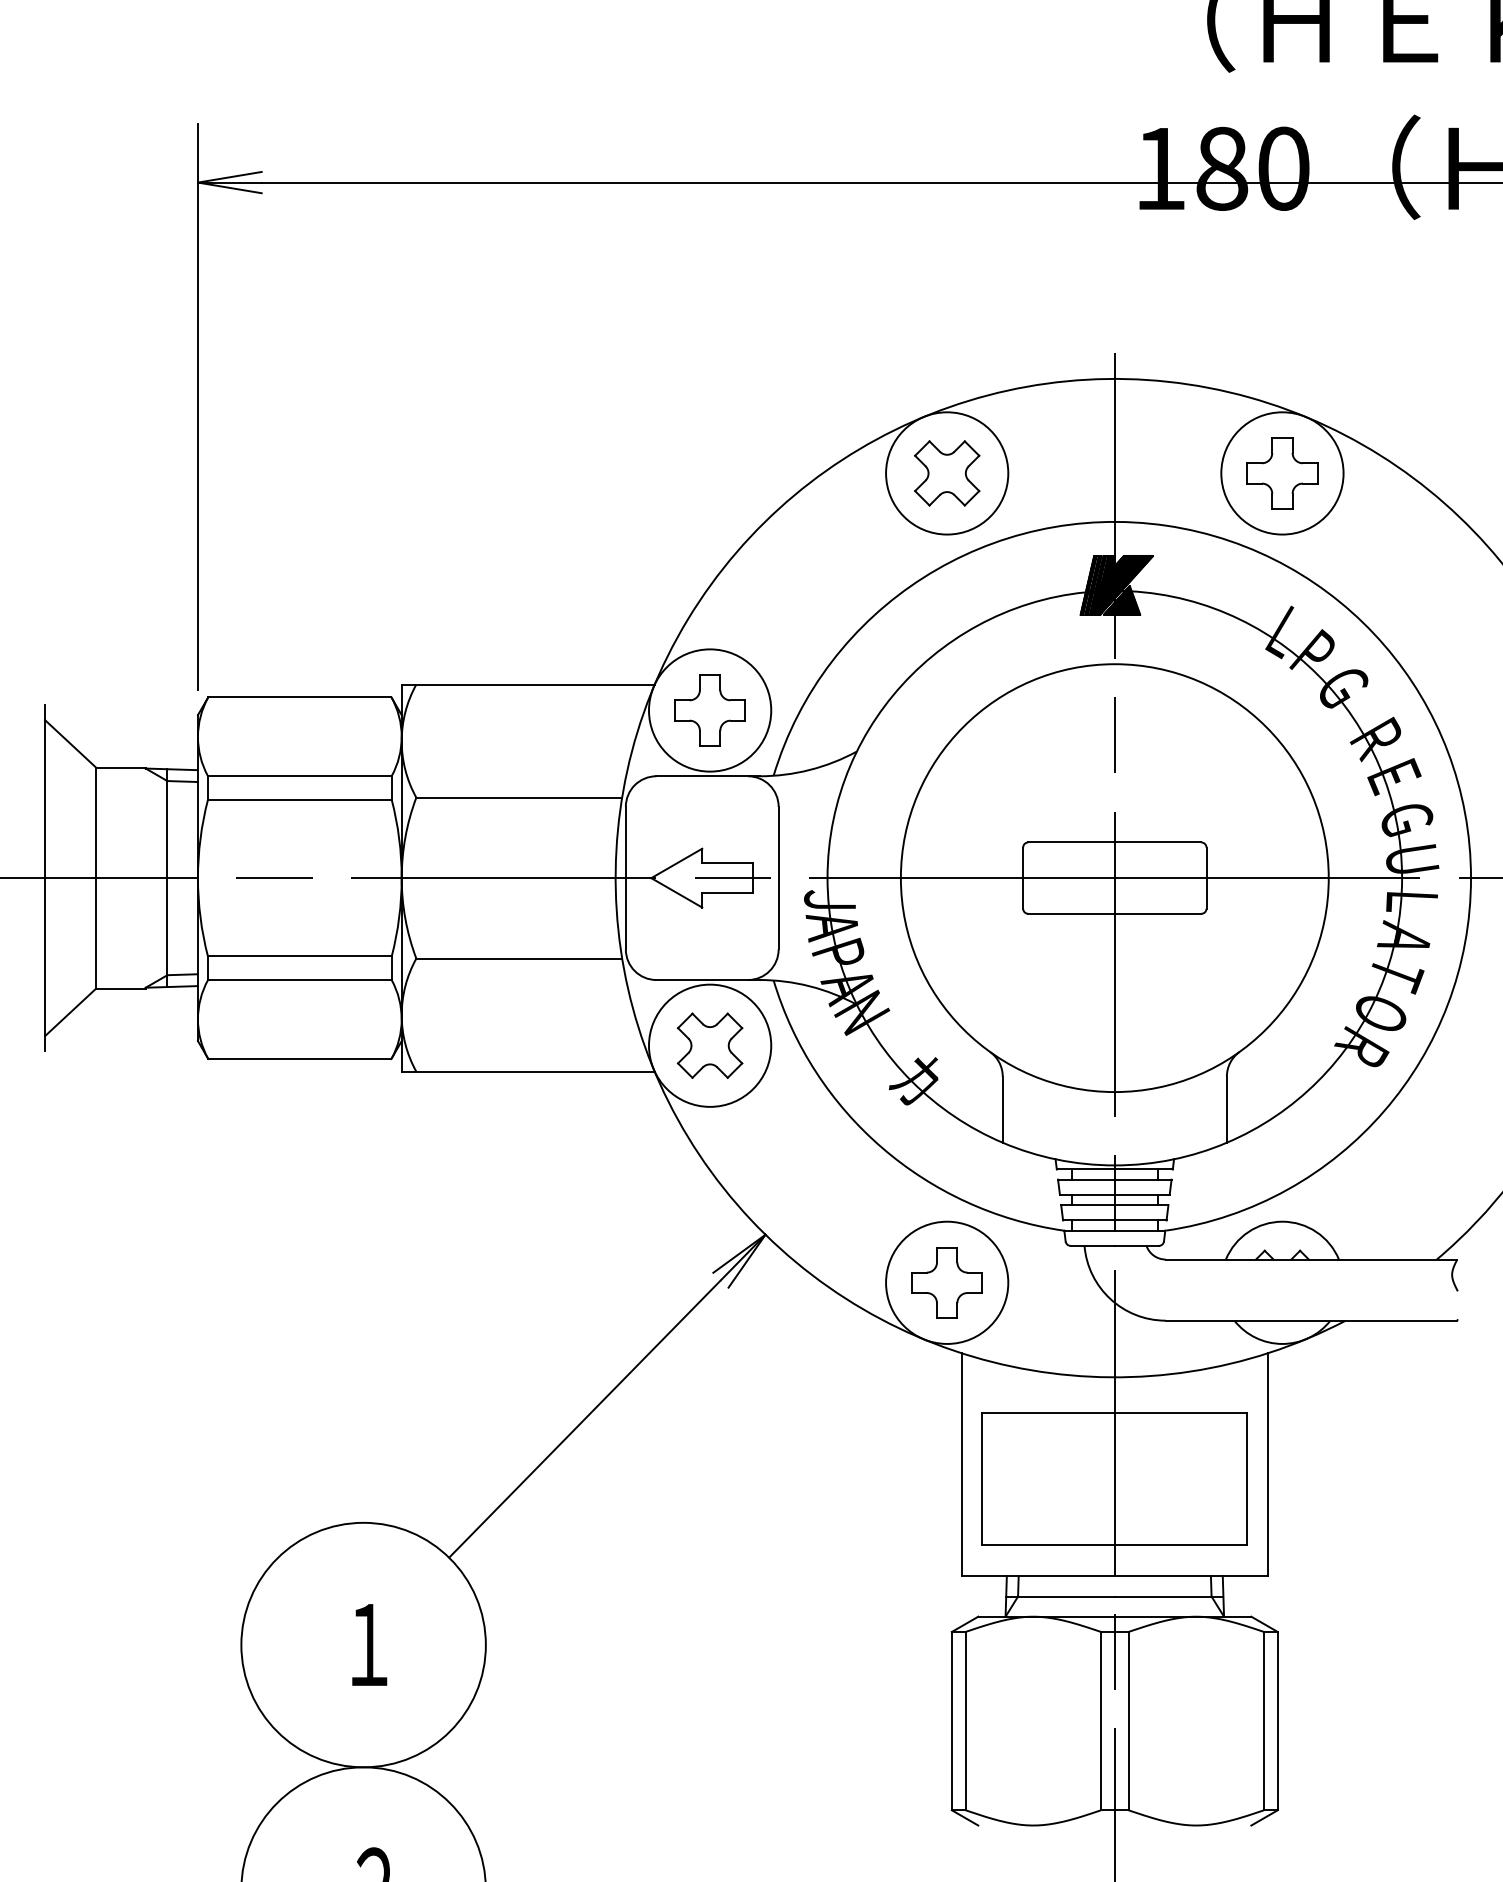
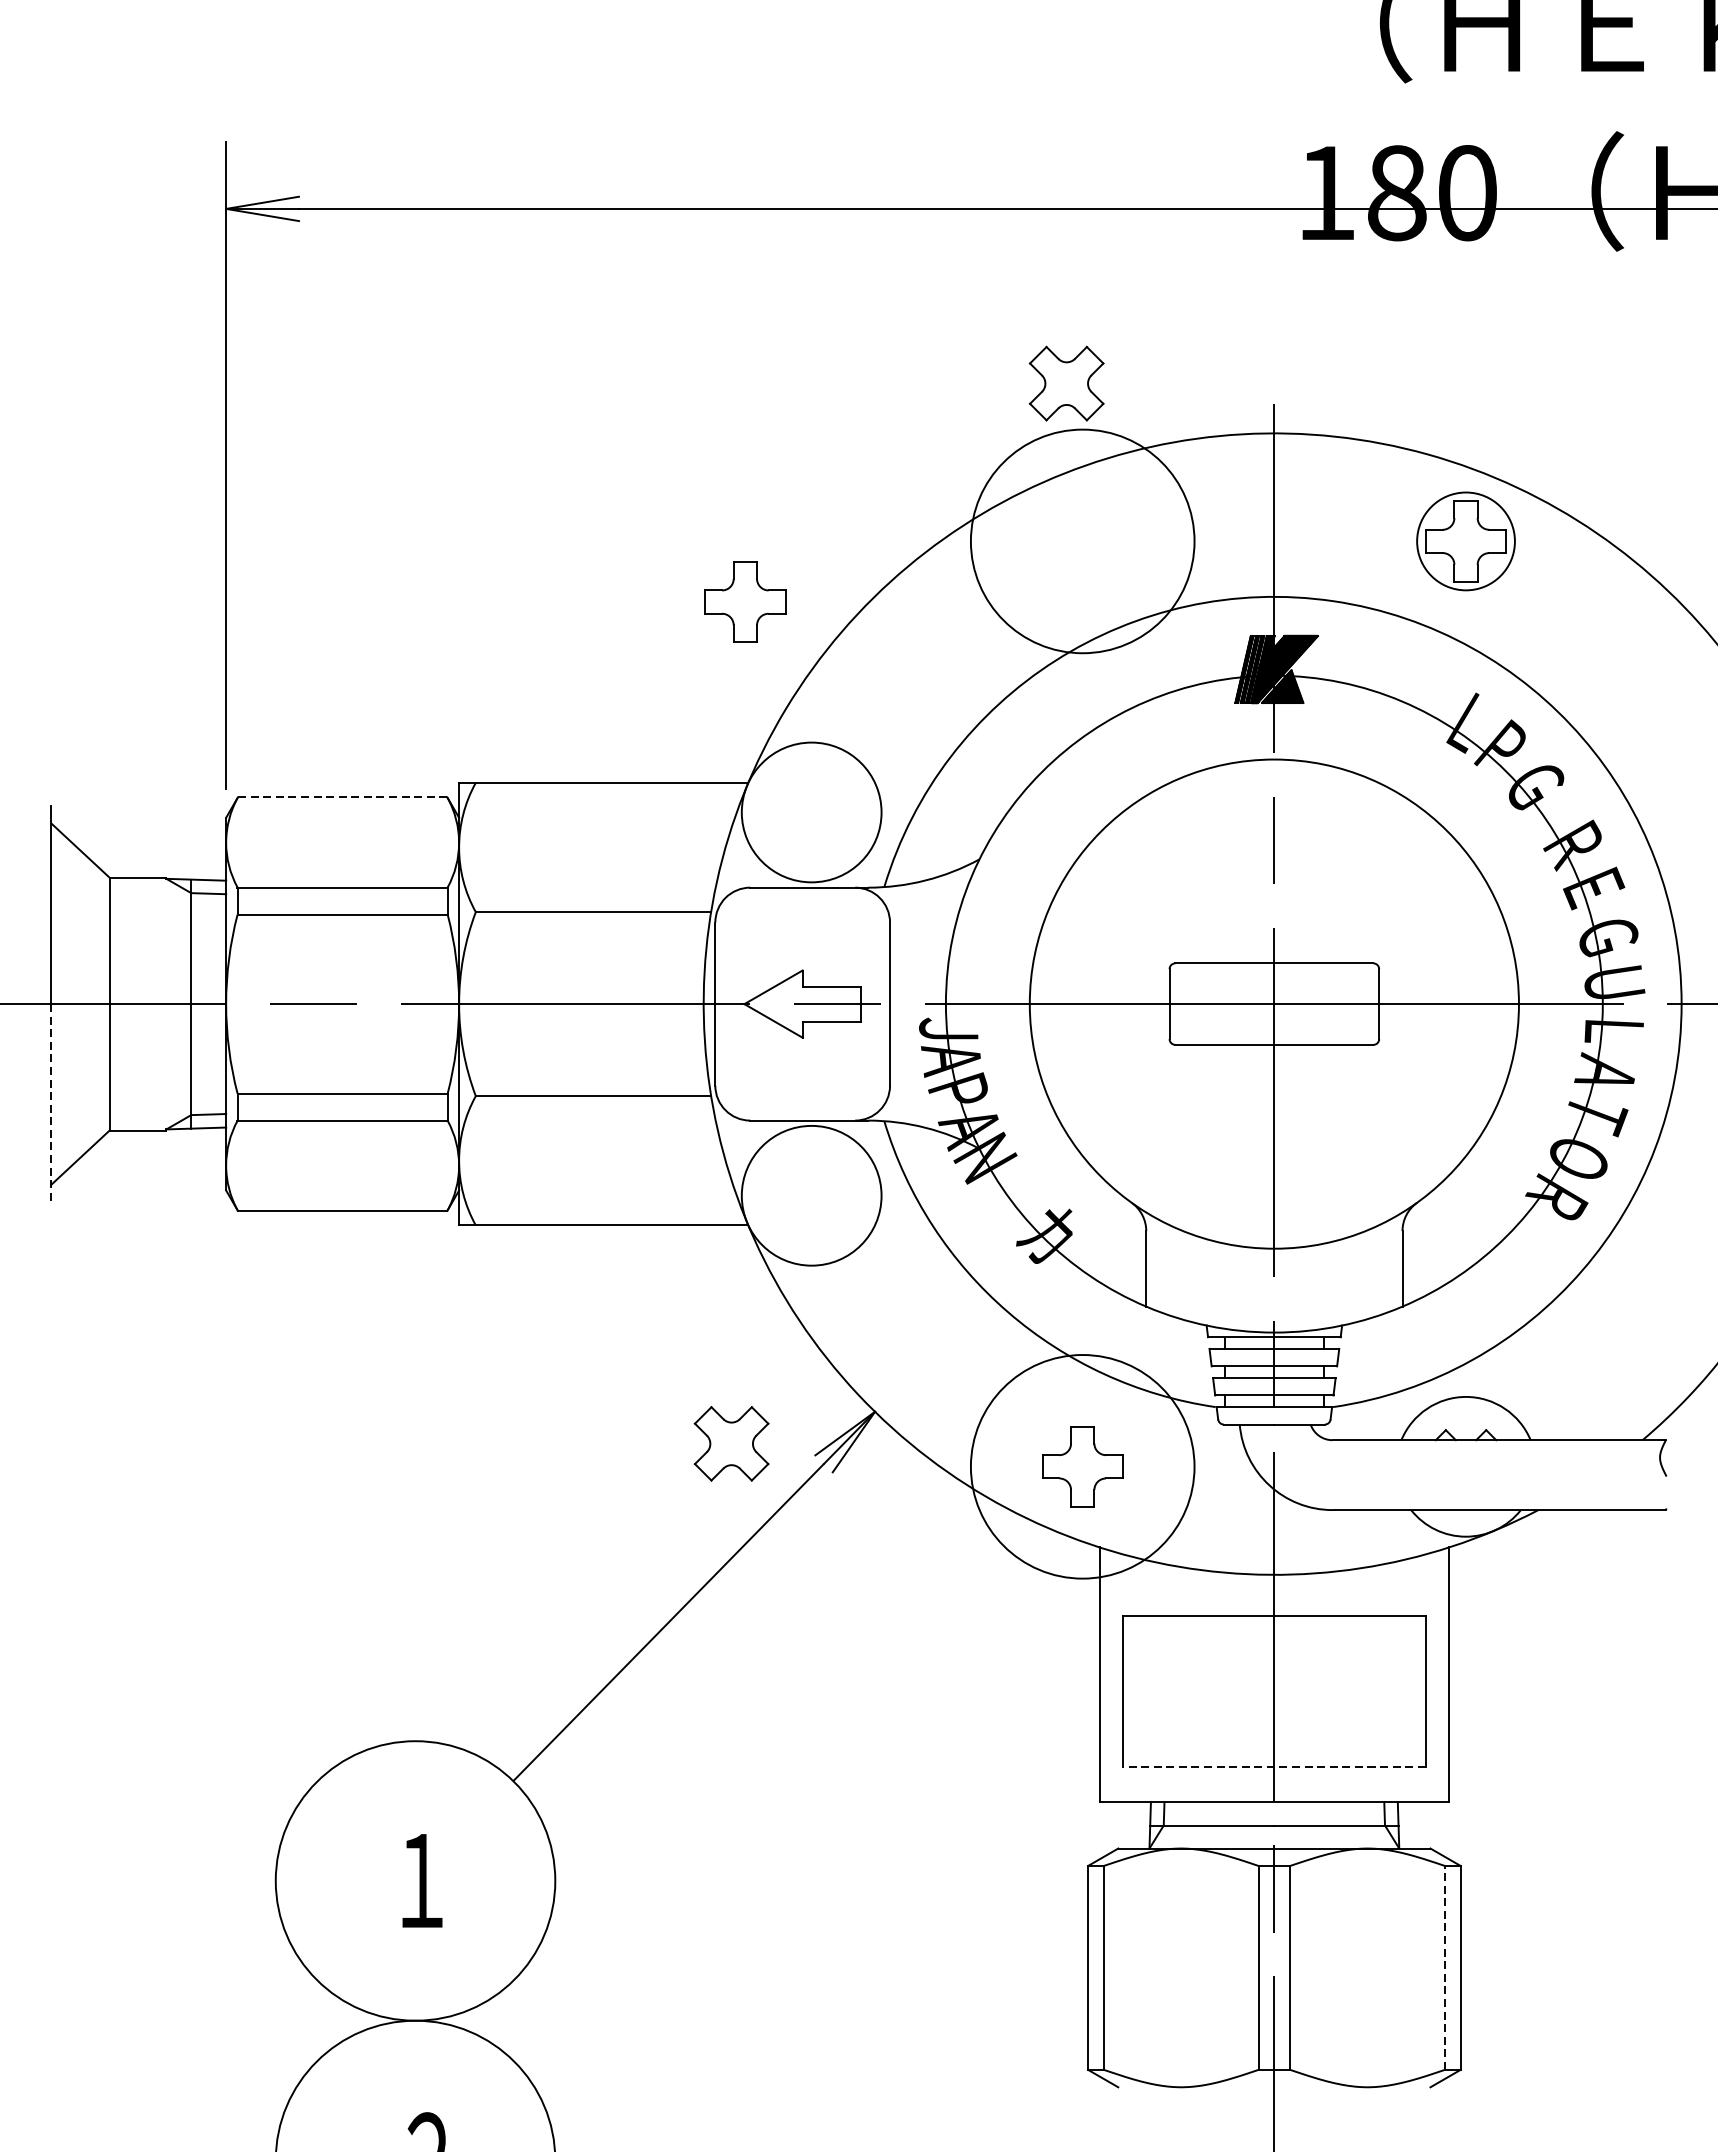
circle: (947, 473) -> (1083, 541), size x1.6
part: (947, 473) -> (1067, 383), moved
circle: (1282, 473) -> (1466, 541), size x0.7
line: (299, 697) -> (342, 797), solid -> dashed
part: (709, 710) -> (744, 602), moved
line: (45, 964) -> (51, 1102), solid -> dashed
part: (709, 1045) -> (730, 1443), moved
circle: (947, 1282) -> (1083, 1466), size x1.6
line: (1114, 1545) -> (1274, 1767), solid -> dashed
line: (1264, 1720) -> (1445, 1967), solid -> dashed

